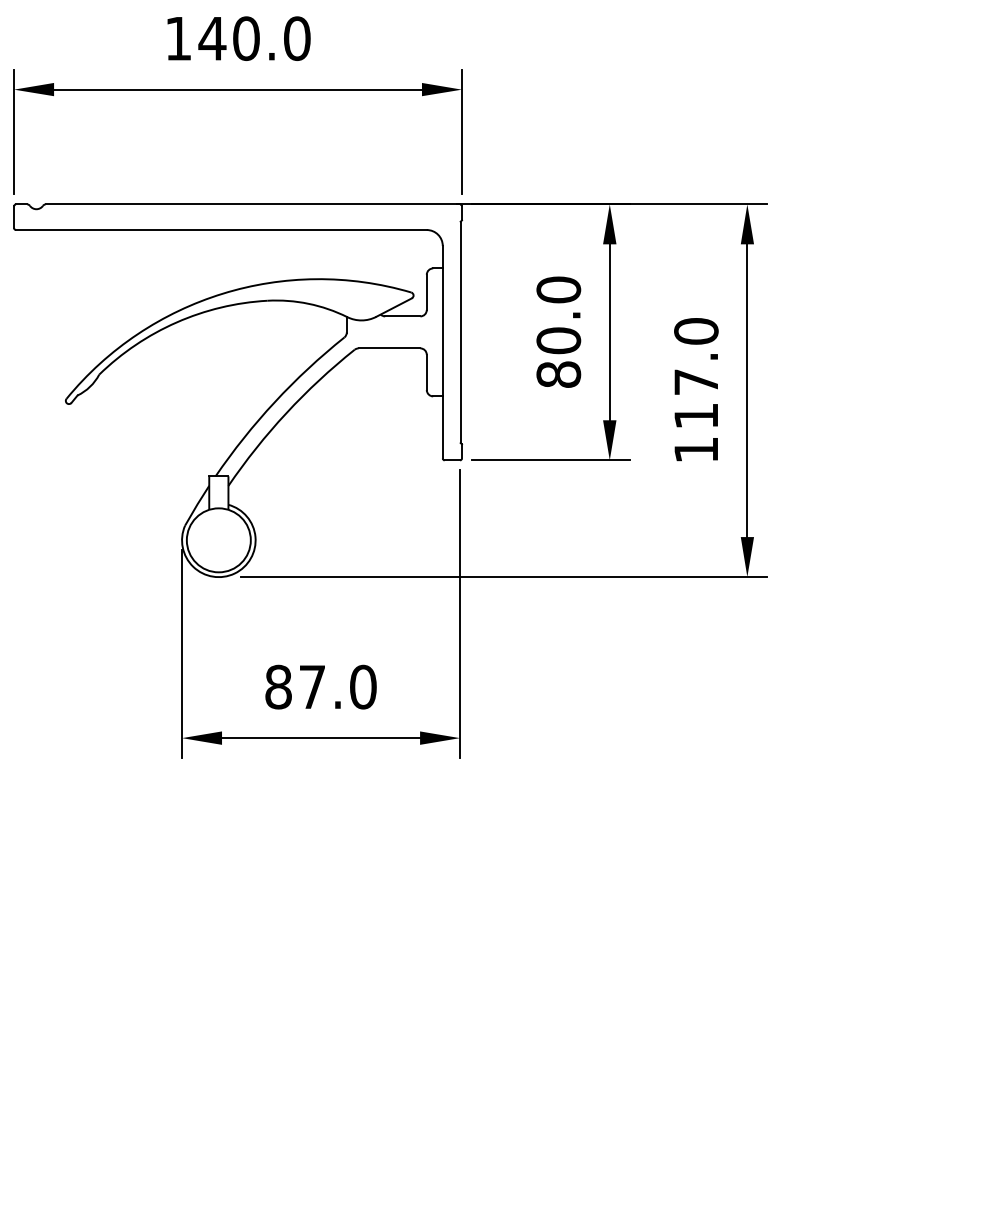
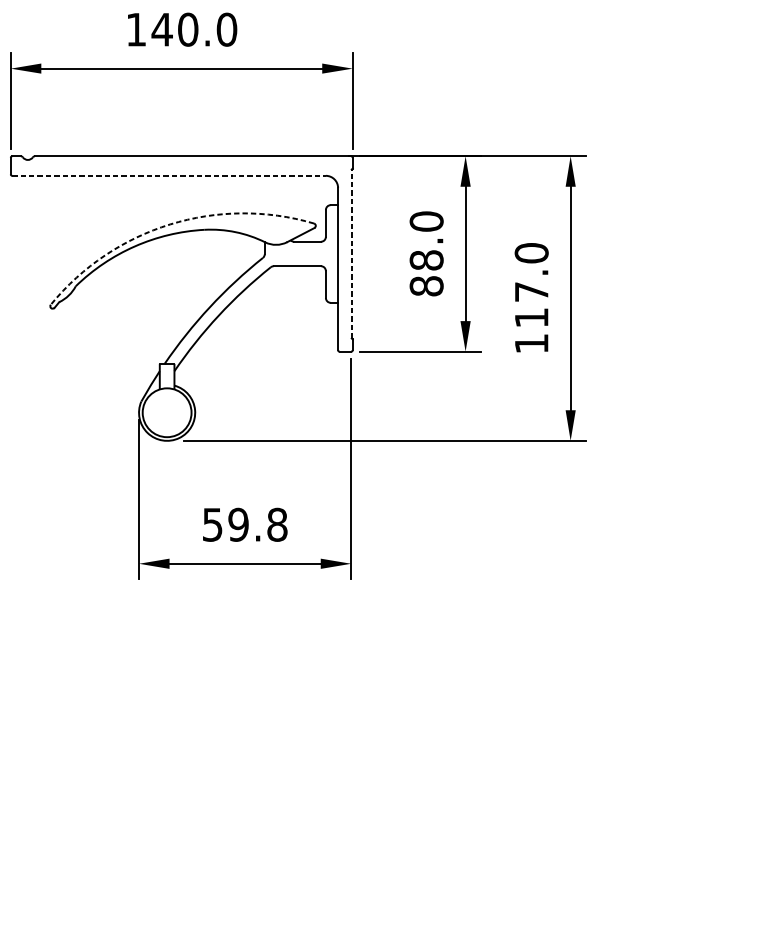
line: (221, 230) -> (169, 176), solid -> dashed
arc: (222, 293) -> (169, 224), solid -> dashed
line: (460, 332) -> (351, 254), solid -> dashed
text: (558, 340) -> (426, 260), 80.0 -> 88.0
text: (320, 686) -> (244, 524), 87.0 -> 59.8

